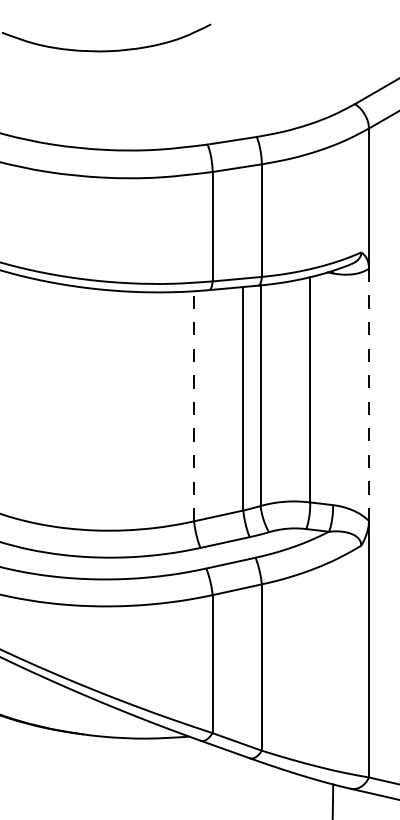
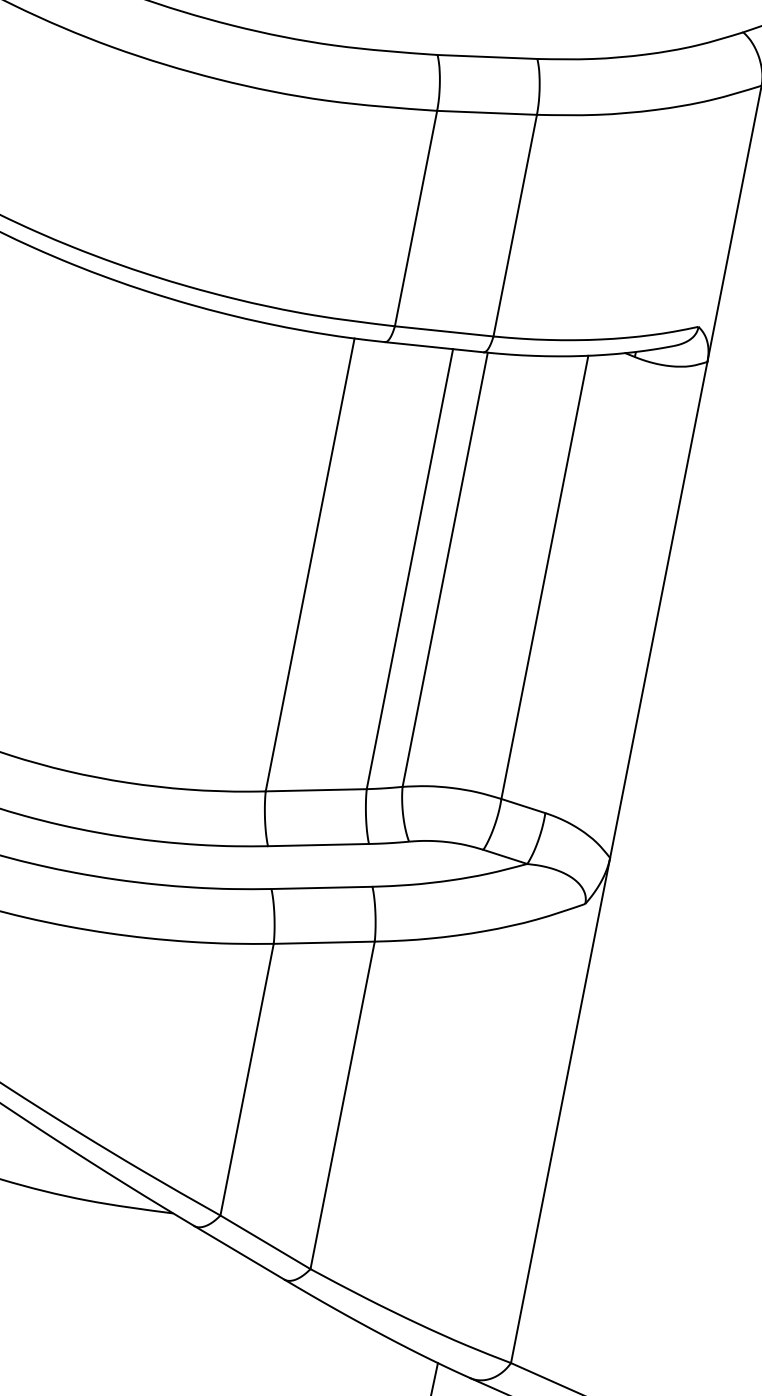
line: (368, 394) -> (657, 609), dashed -> solid
line: (194, 405) -> (311, 563), dashed -> solid

